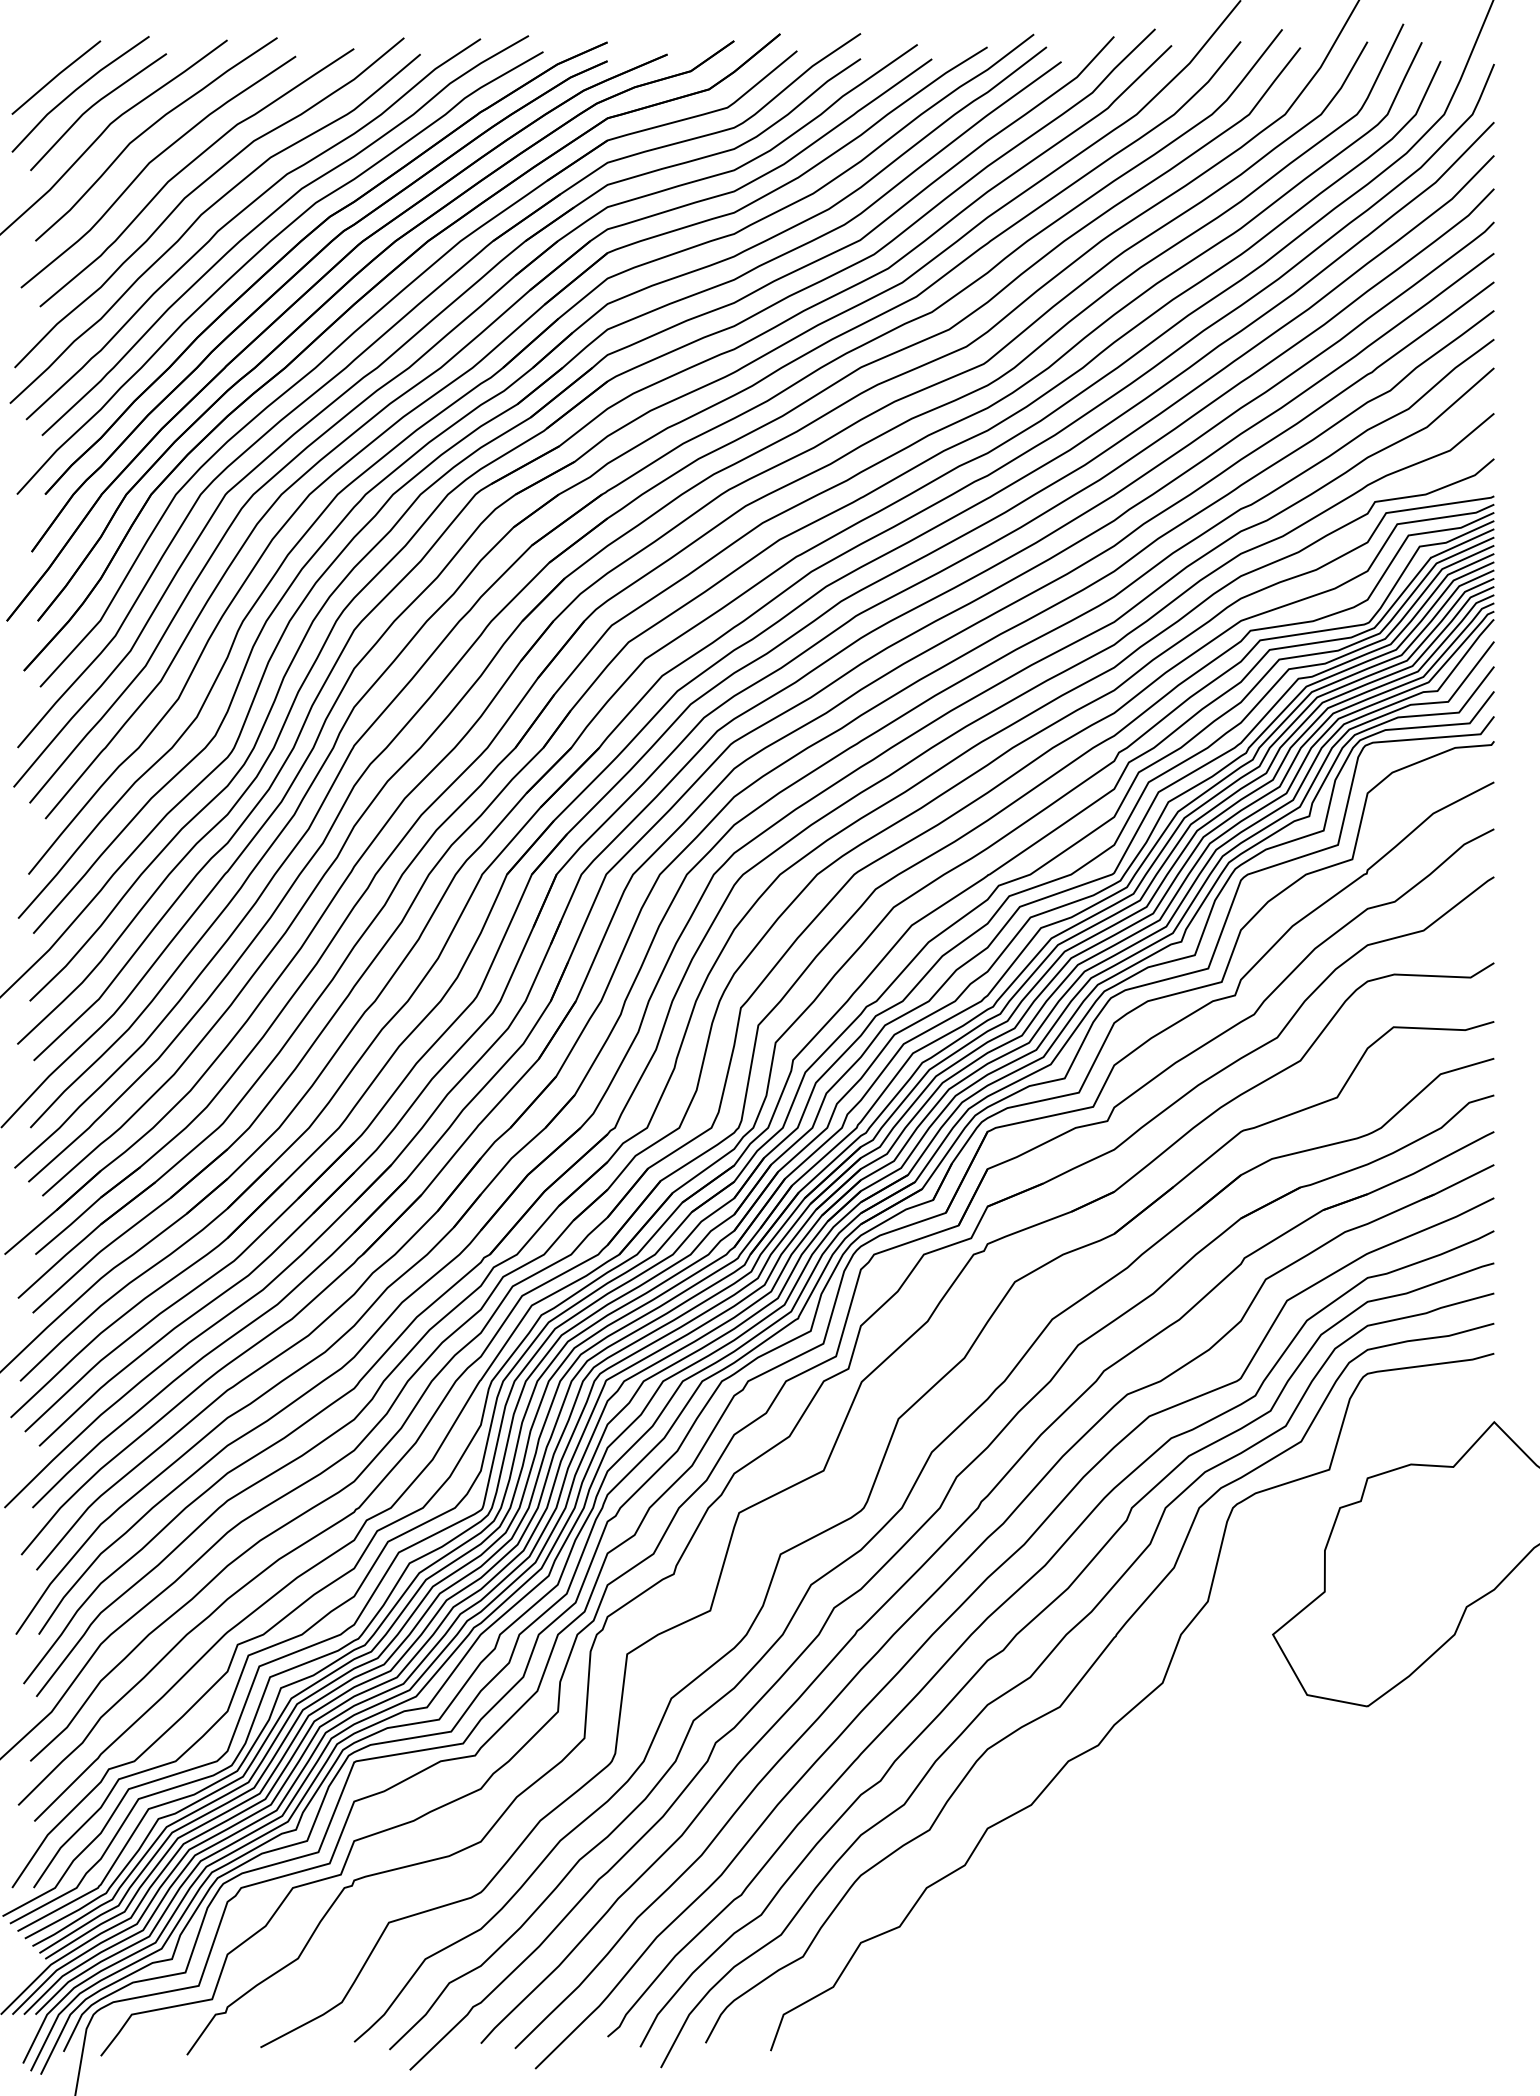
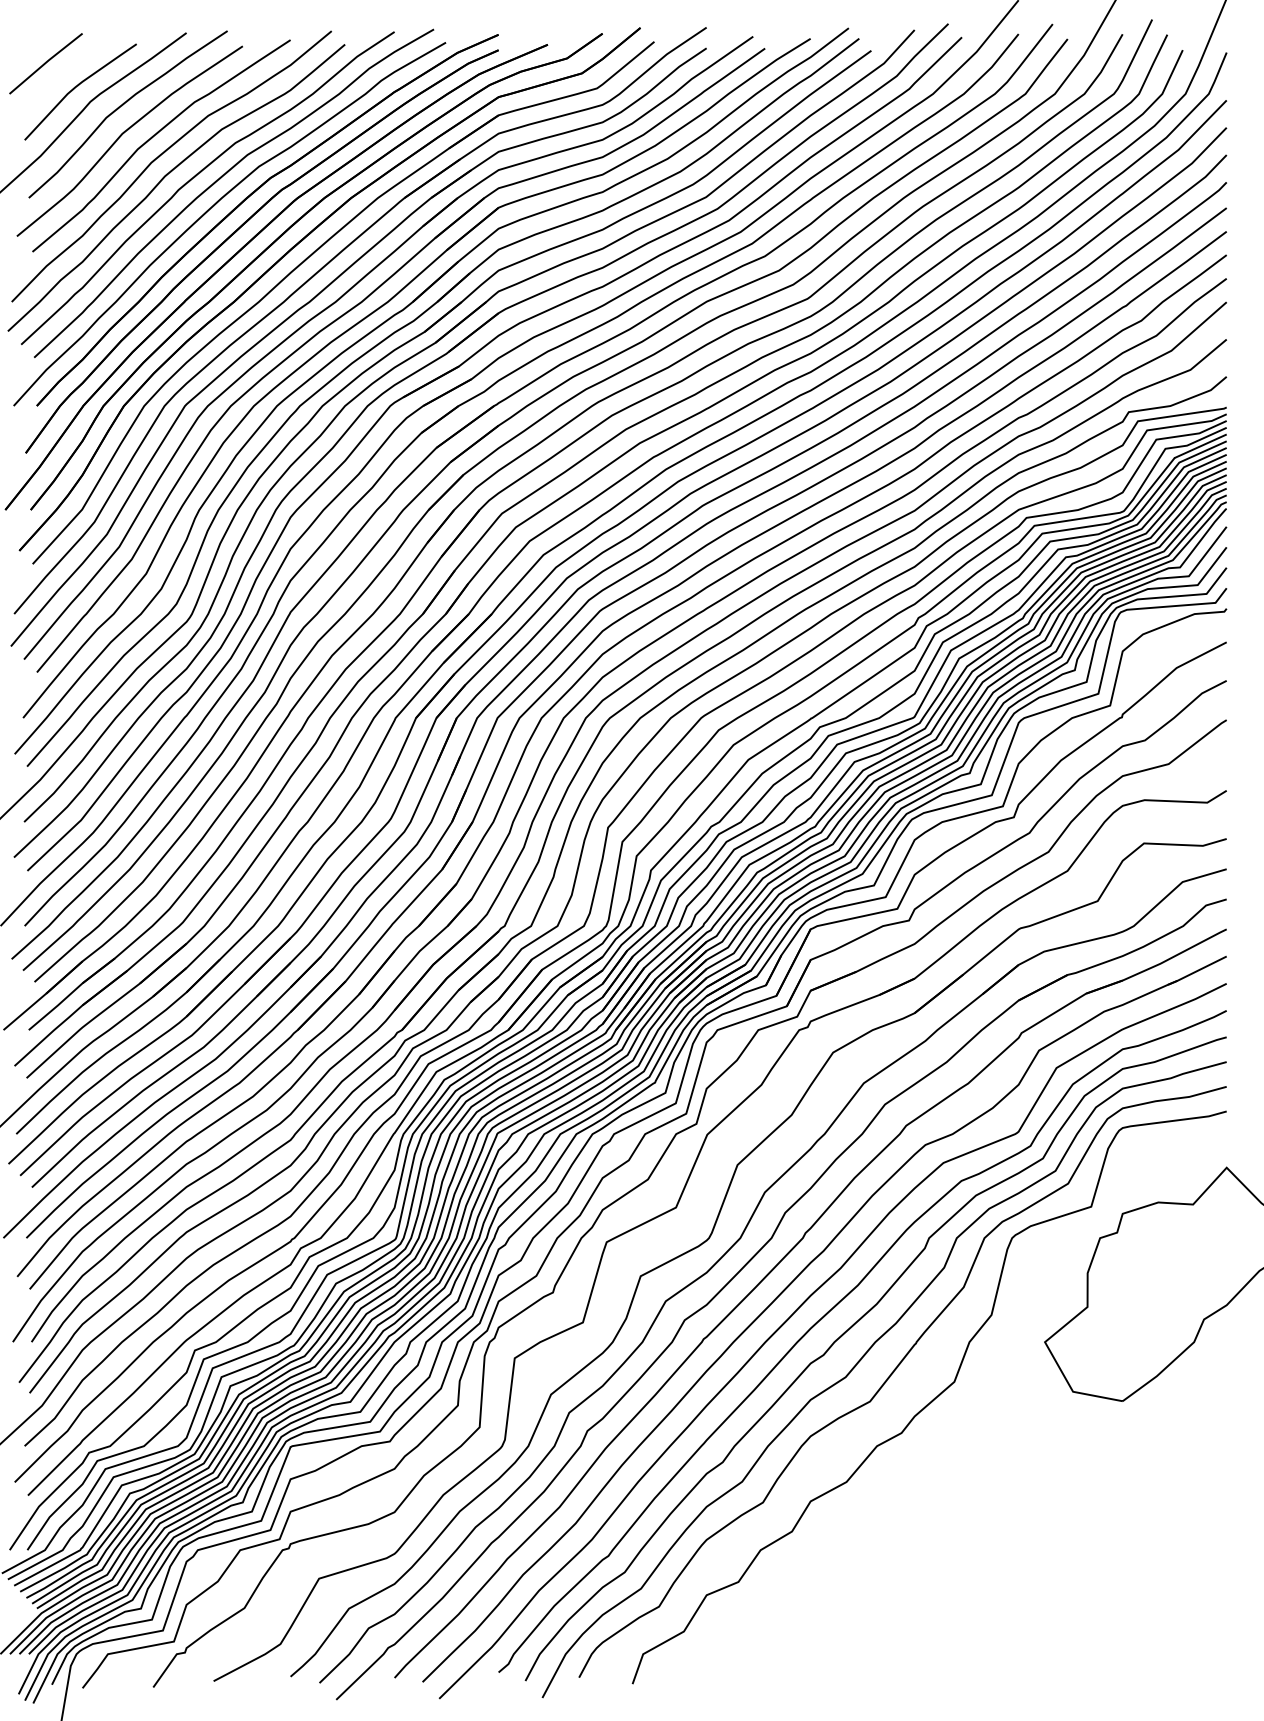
line: (78, 89) -> (64, 73), removed

